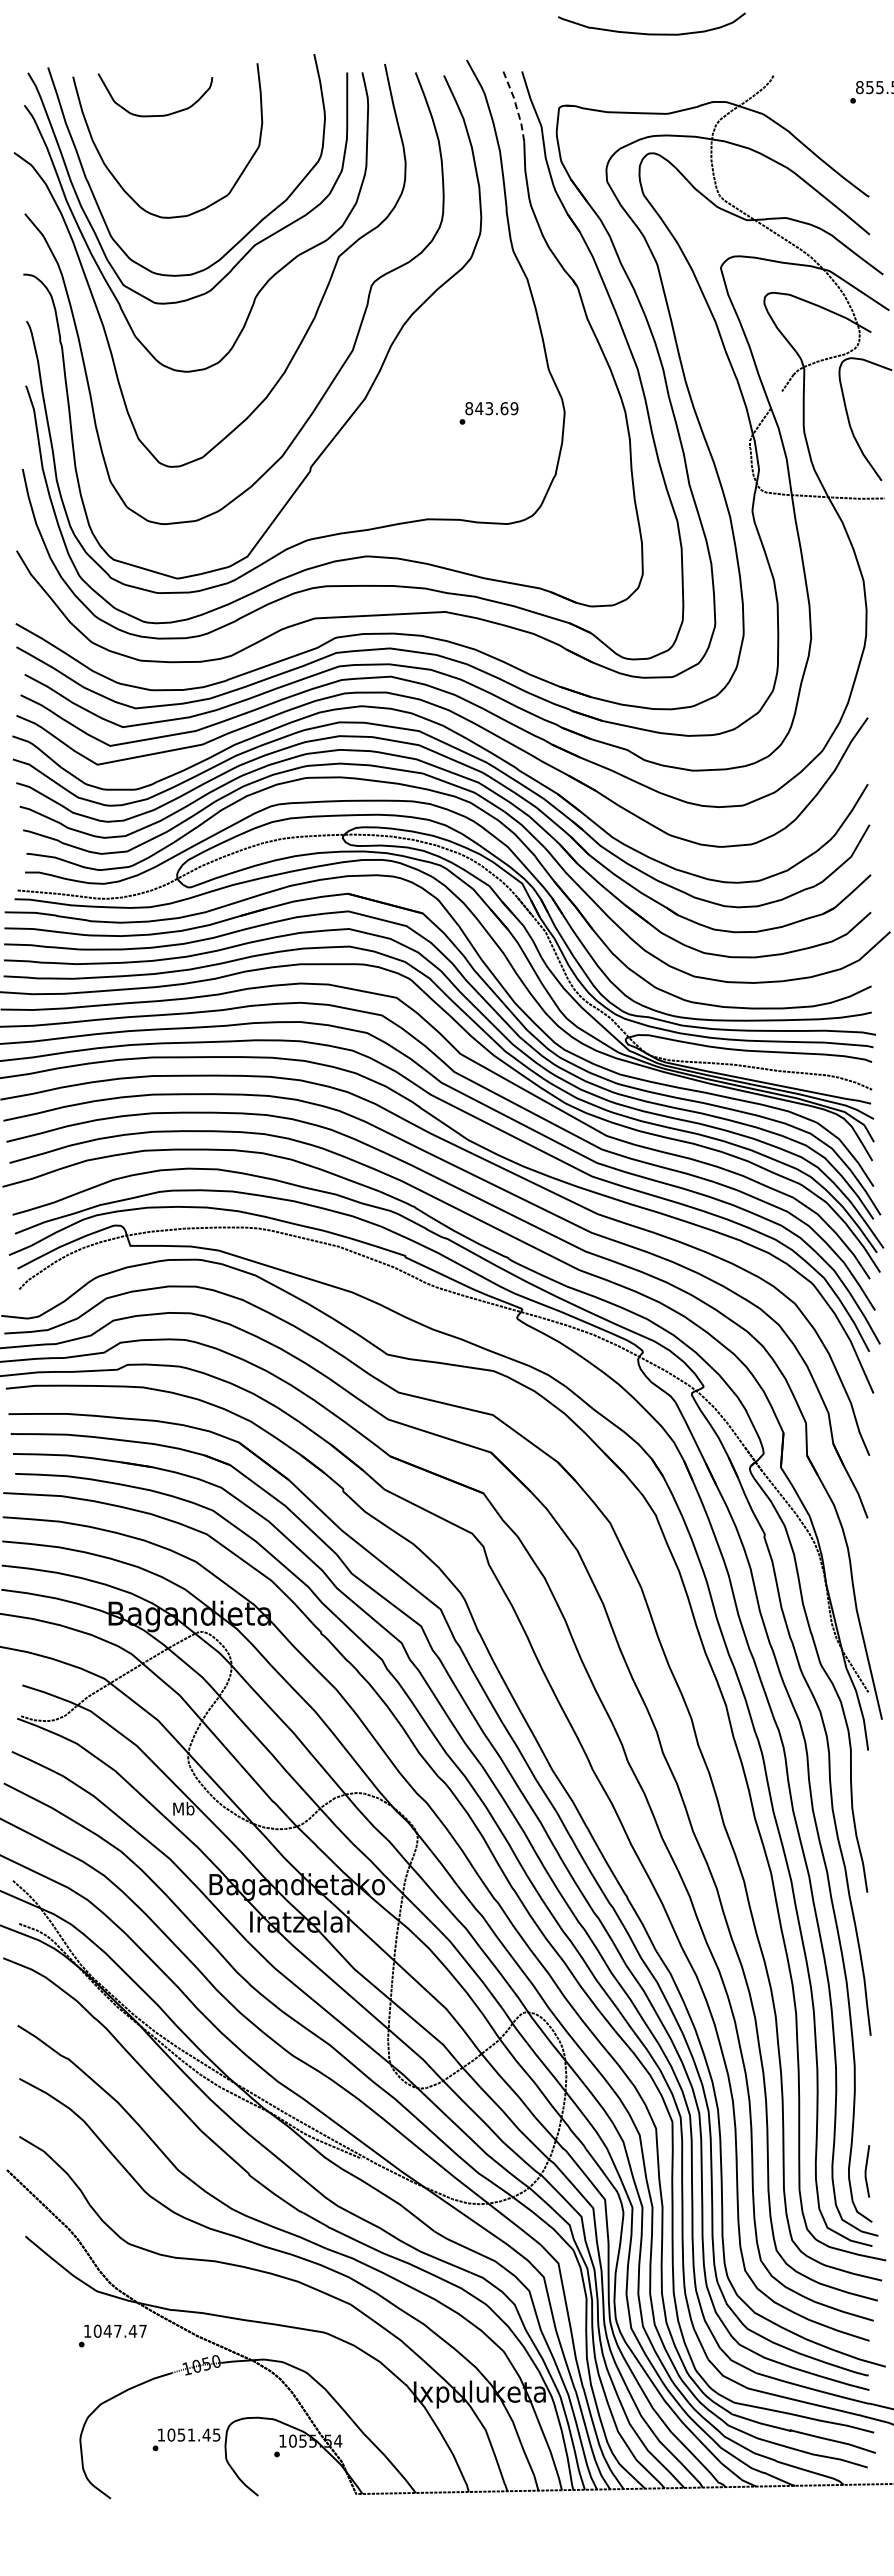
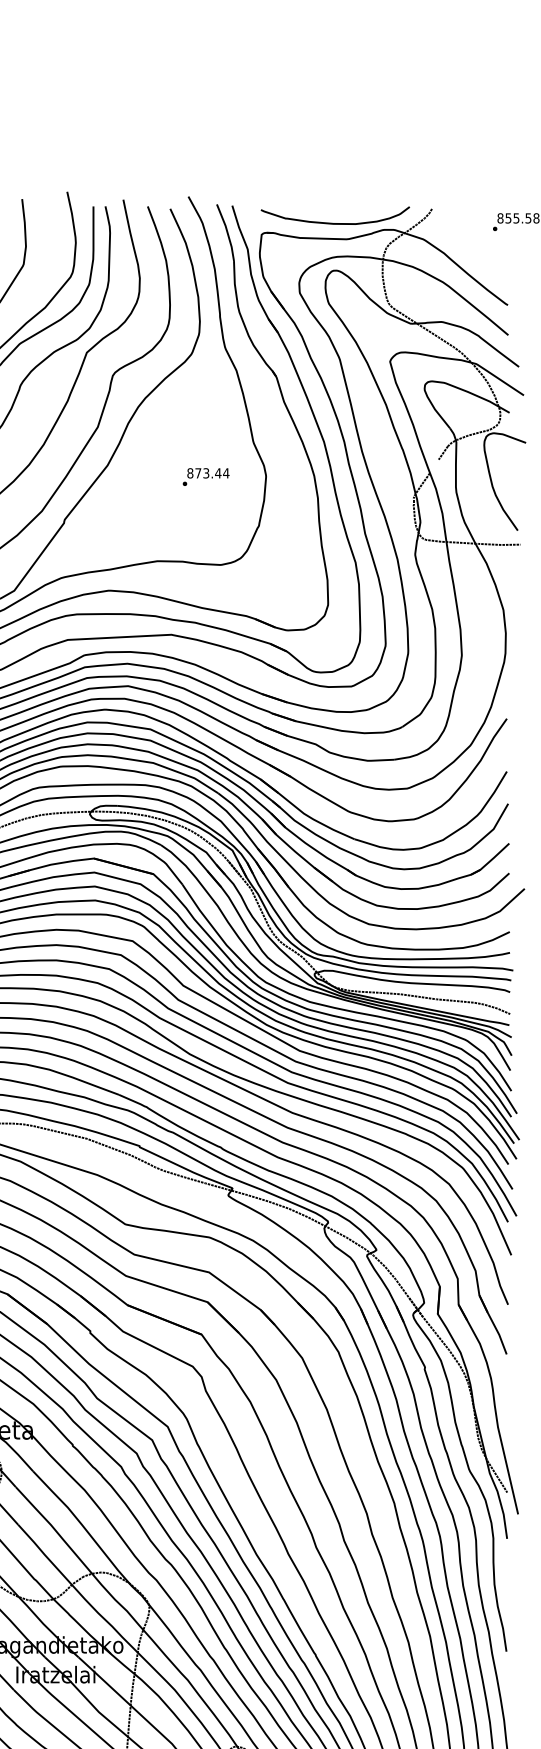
curve: (651, 33) -> (335, 223), moved
line: (515, 104) -> (227, 231), dashed -> solid
text: (496, 408) -> (211, 473), 843.69 -> 873.44

